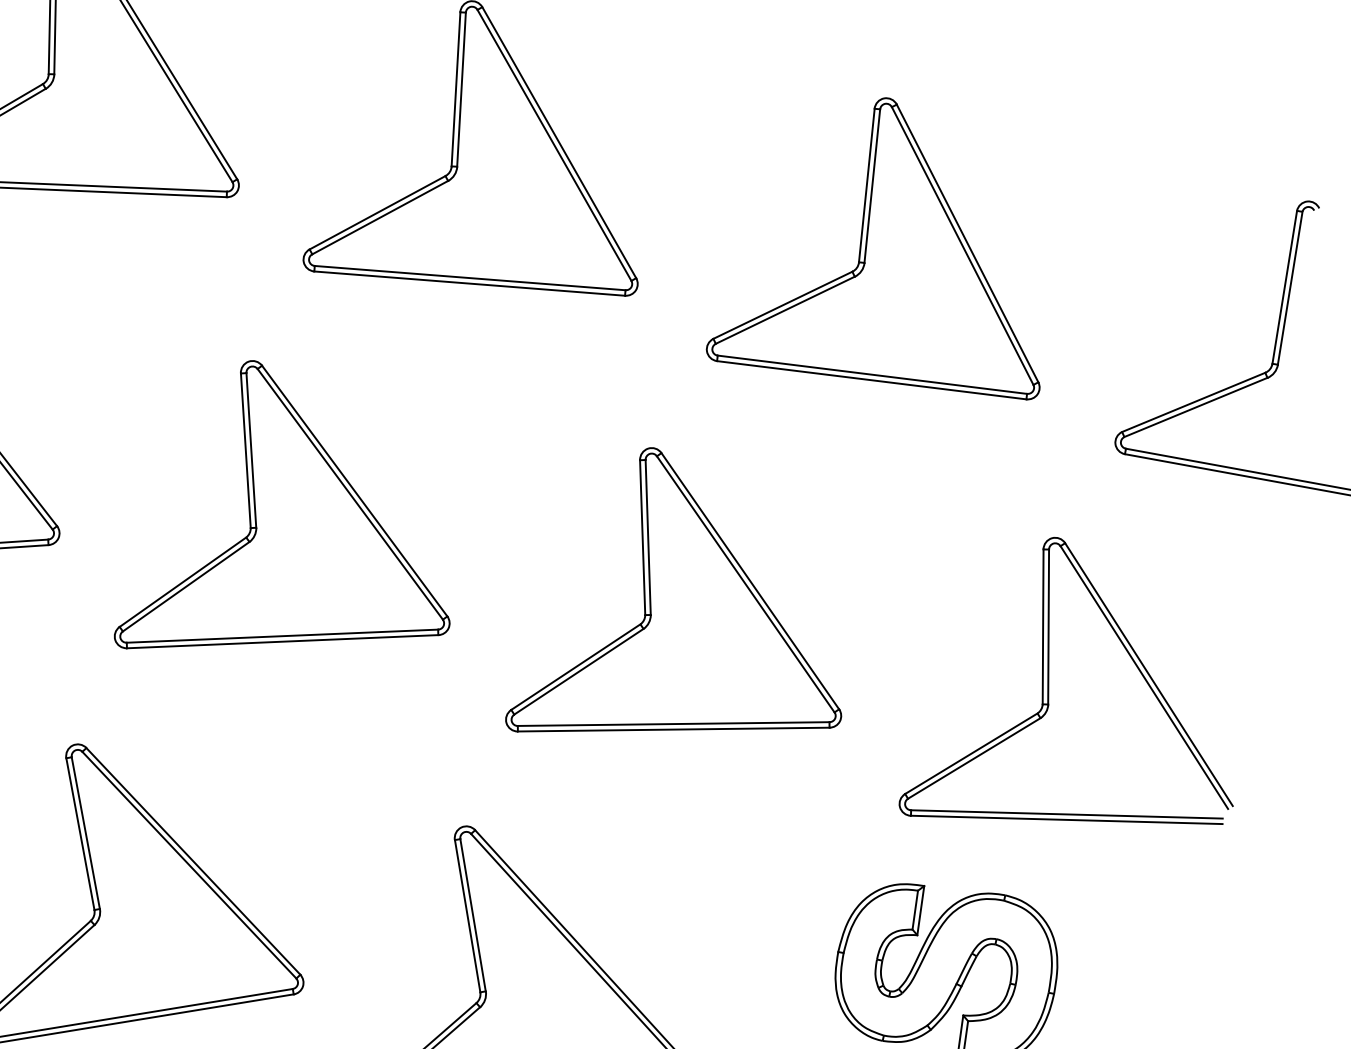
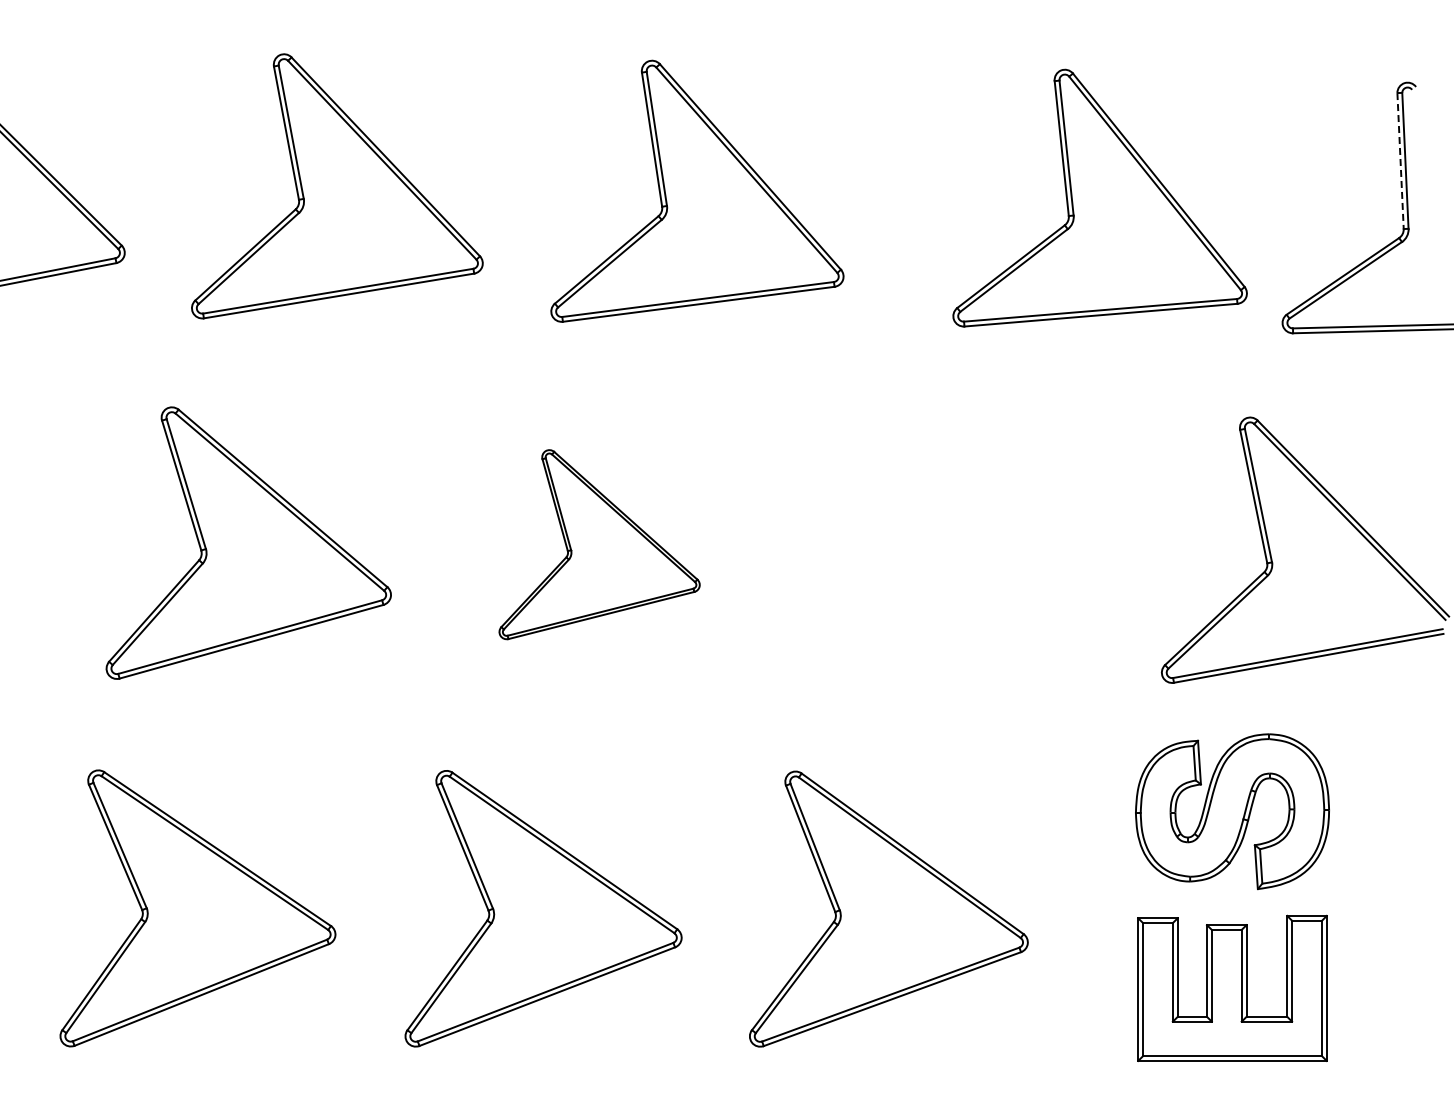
part: (897, 248) -> (1099, 197), moved
line: (1284, 287) -> (1400, 161), solid -> dashed
part: (303, 528) -> (599, 544), size x0.7
part: (695, 612) -> (952, 546), removed

